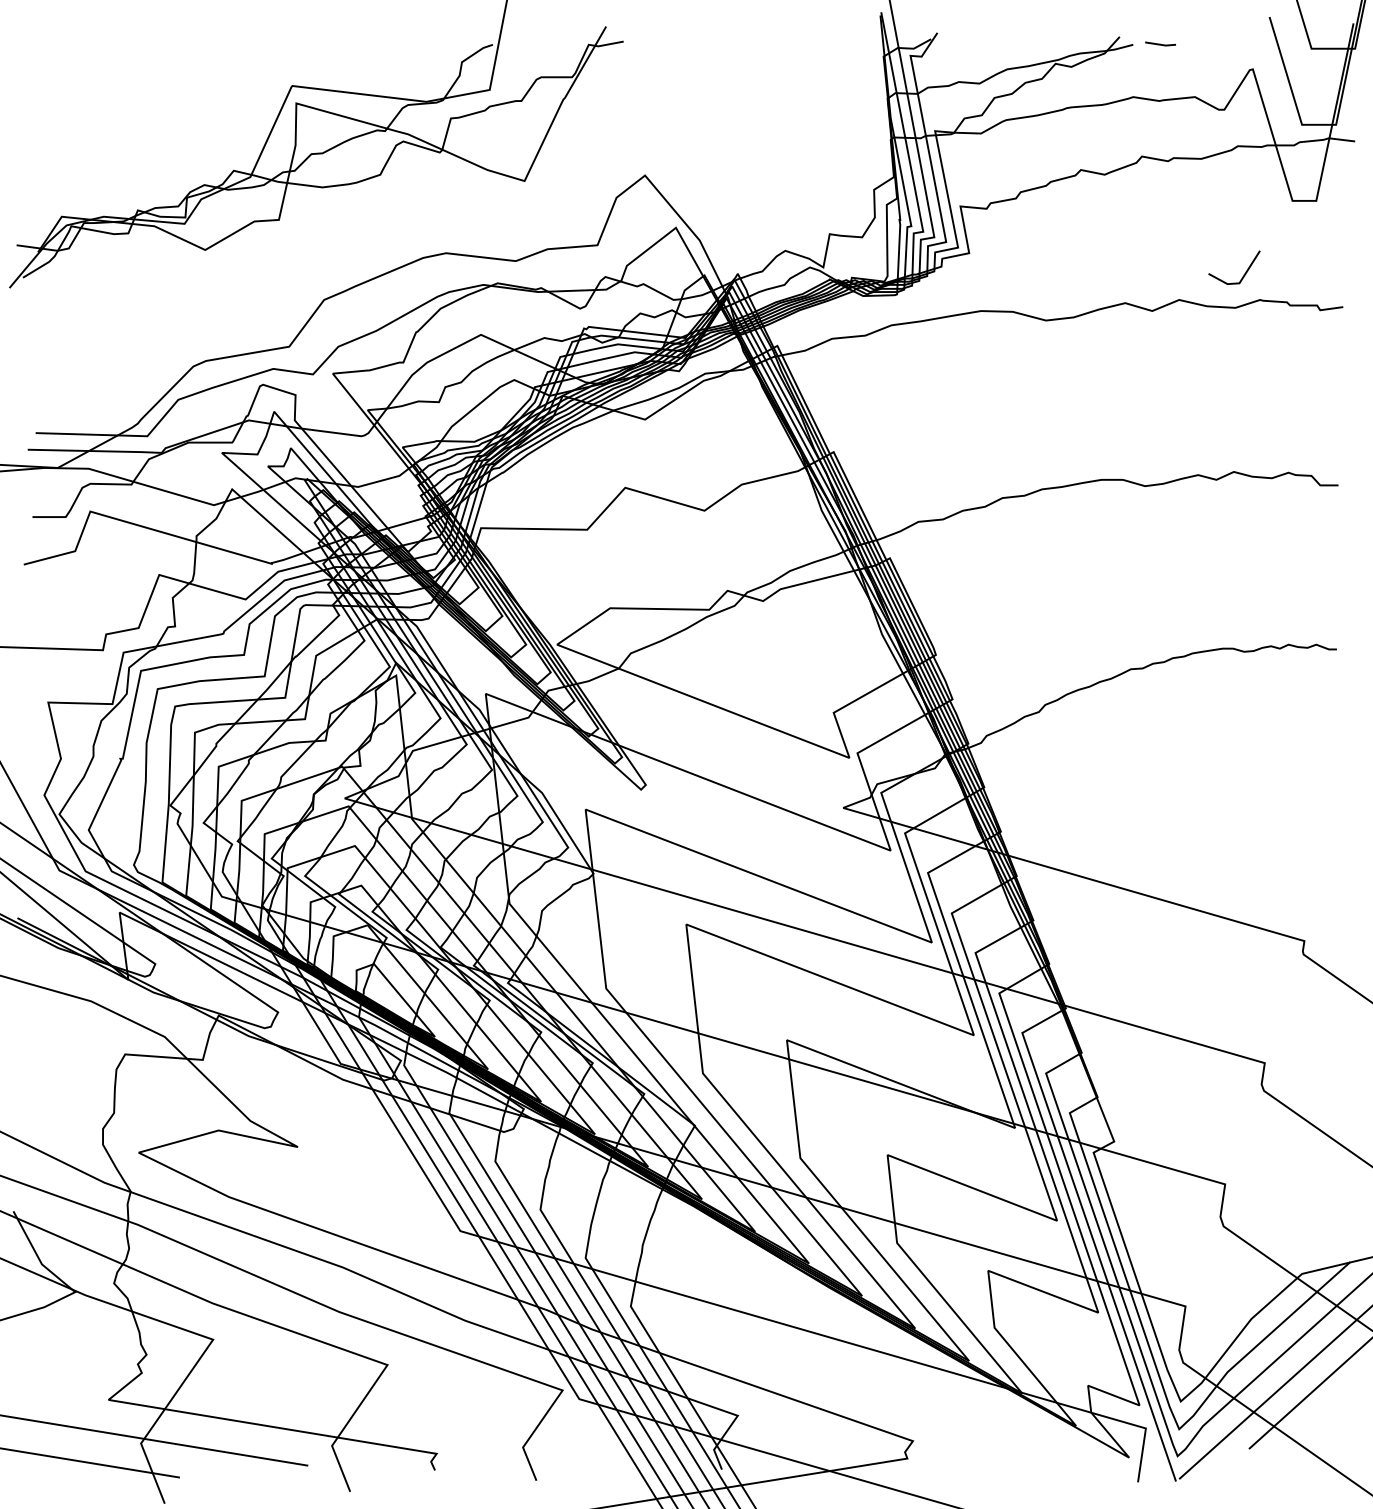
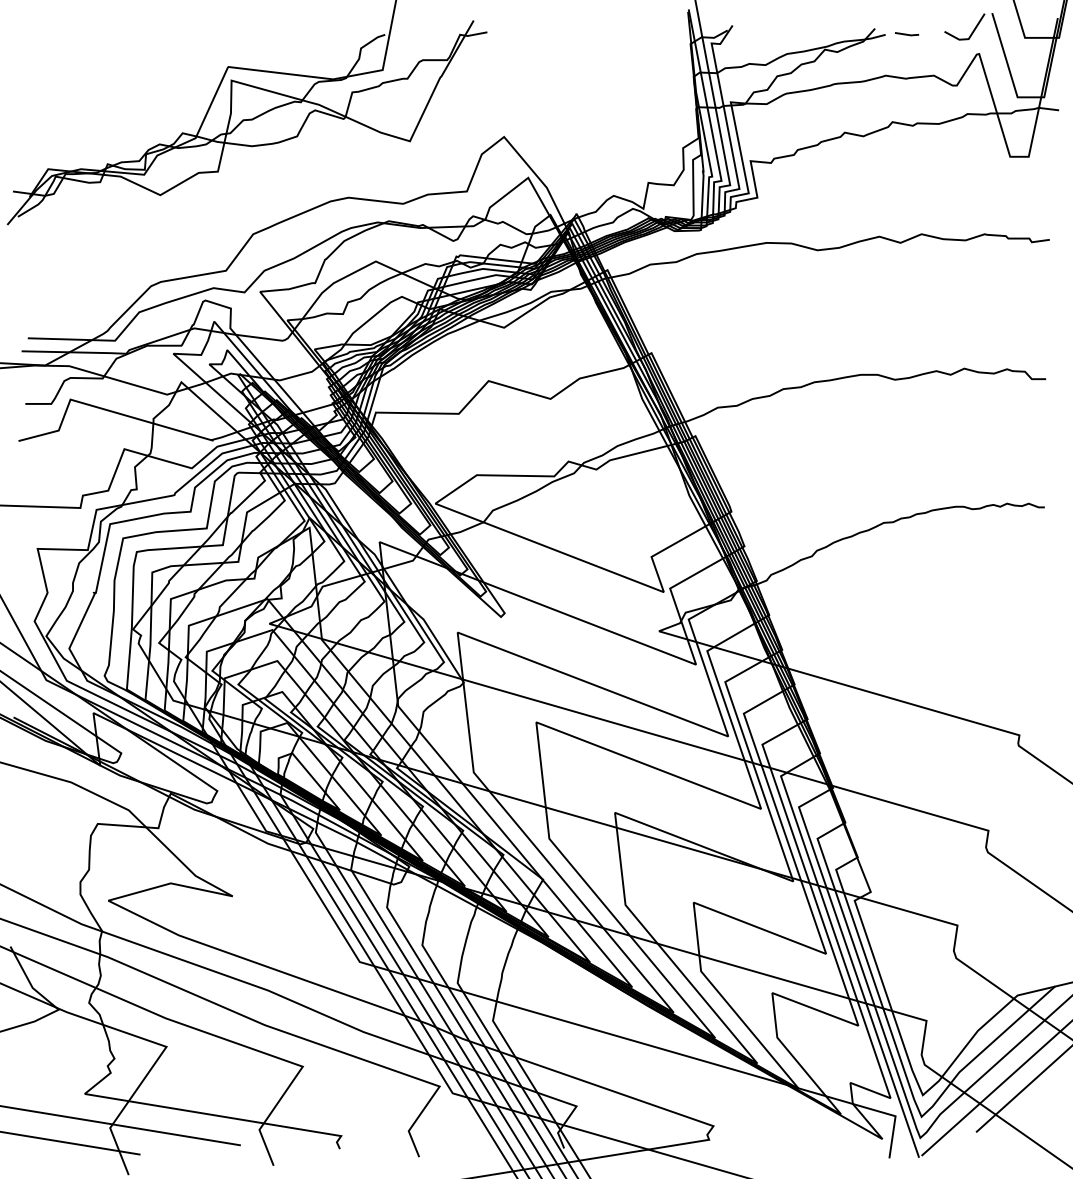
line: (1243, 274) -> (971, 32), moved

